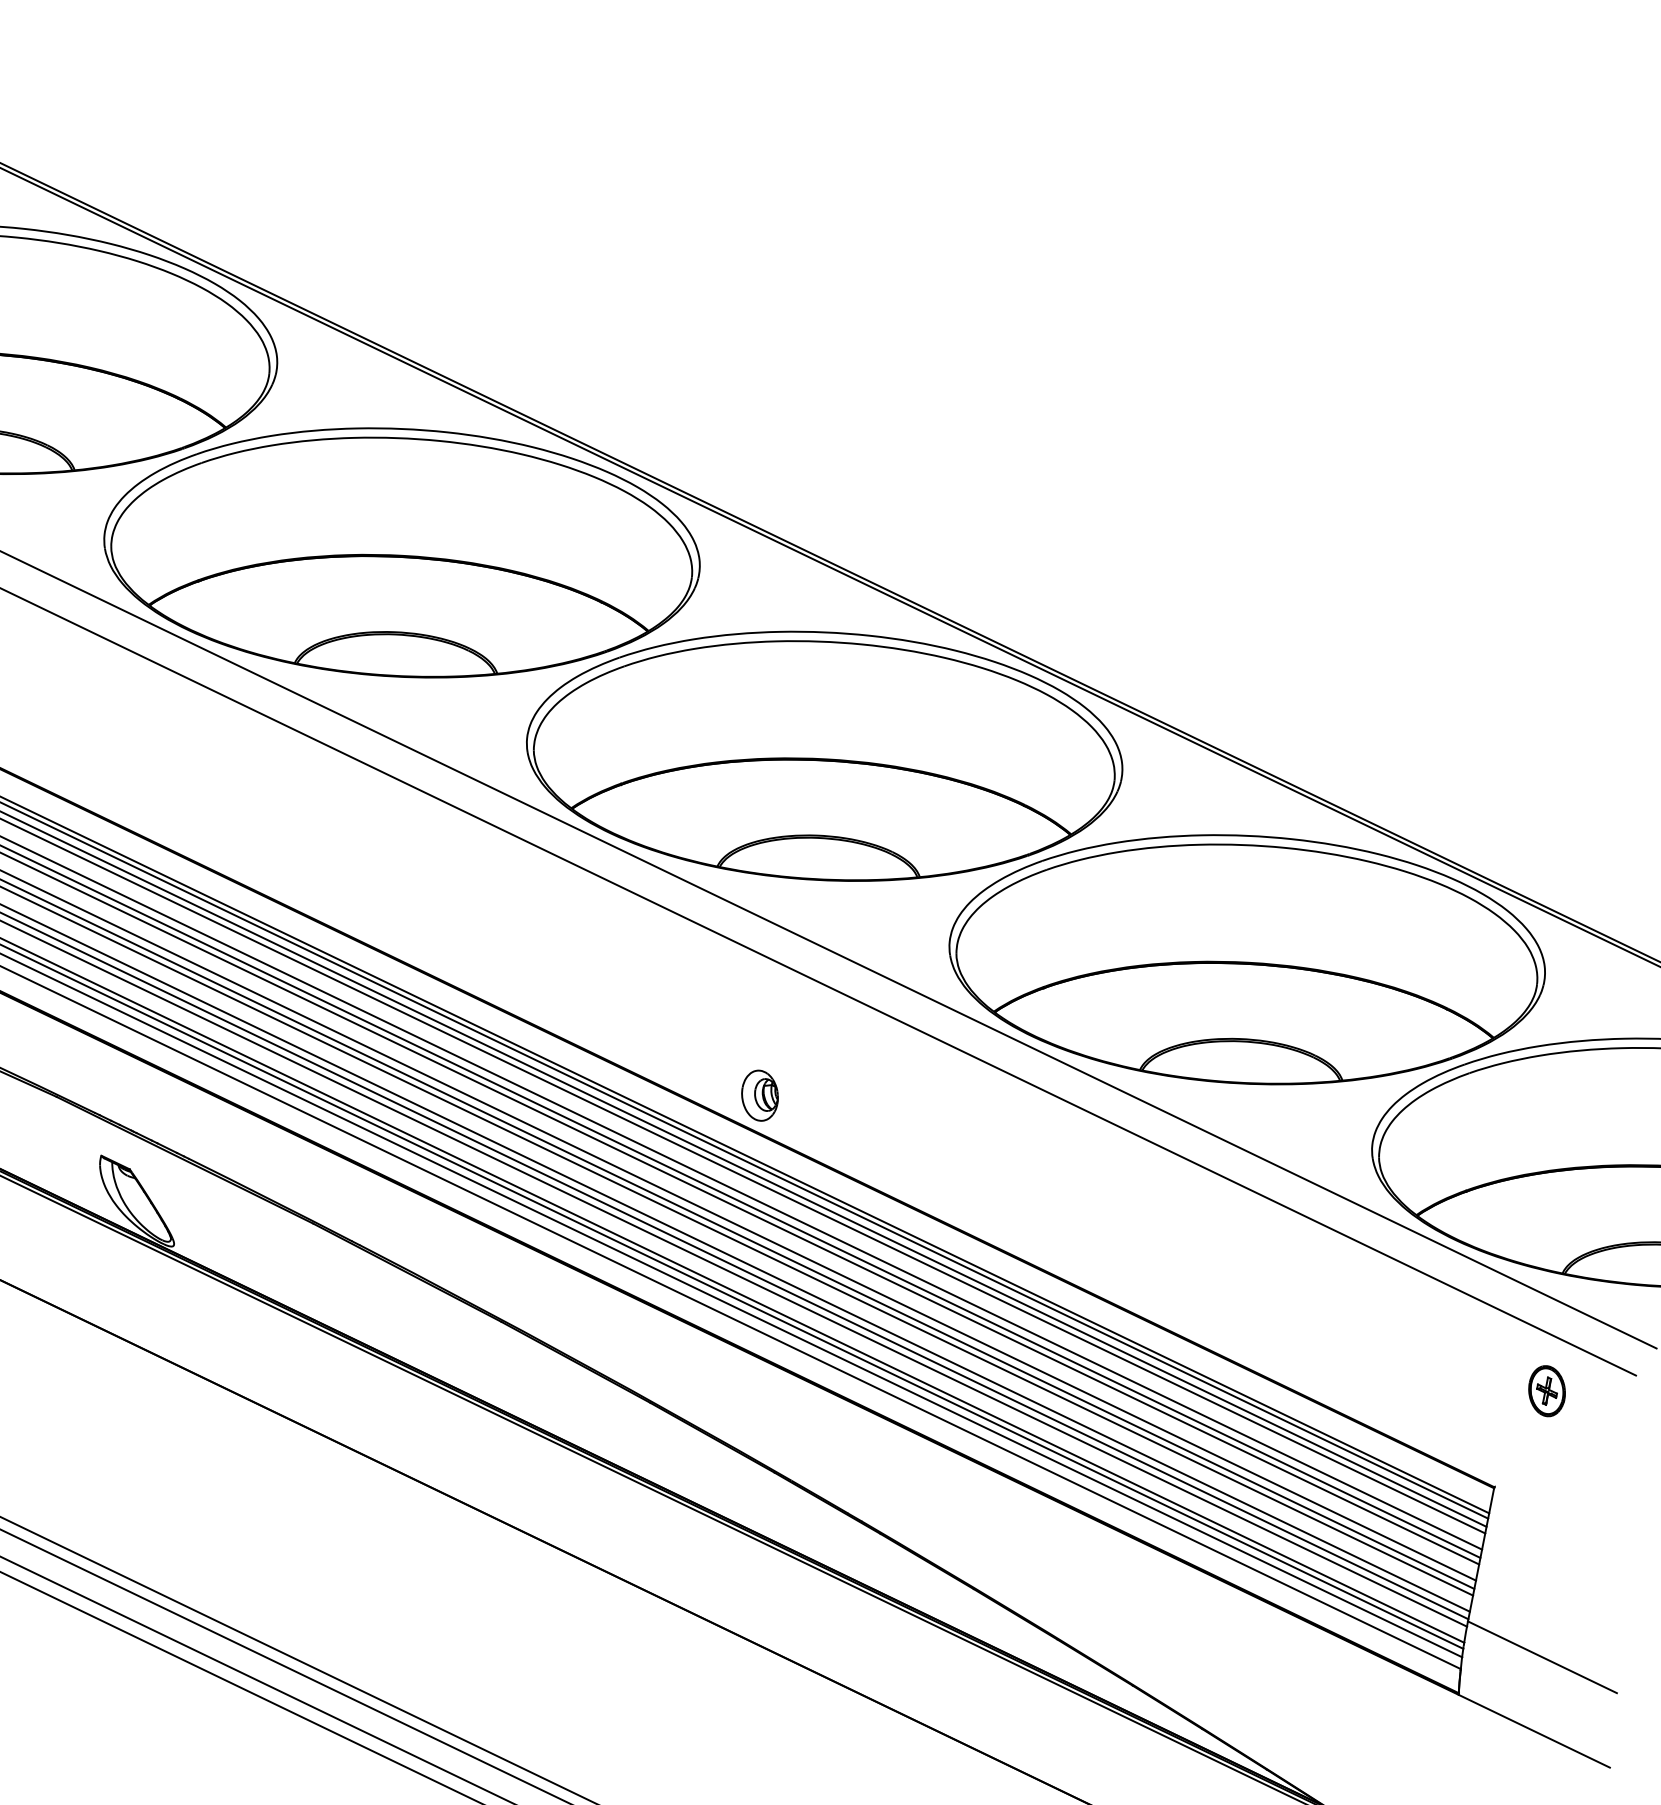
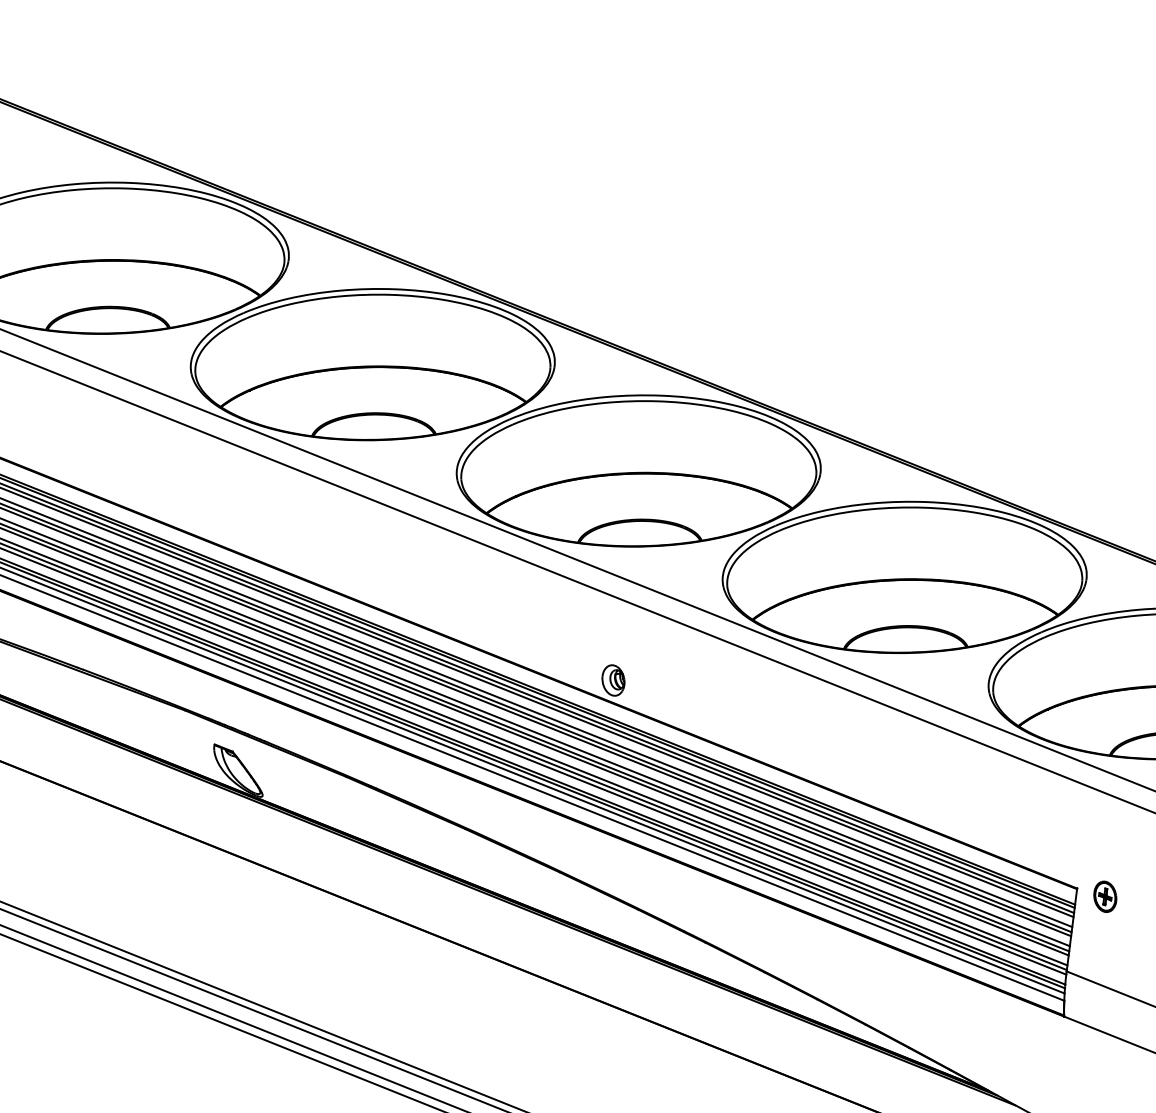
part: (1547, 1390) -> (1105, 896), moved

